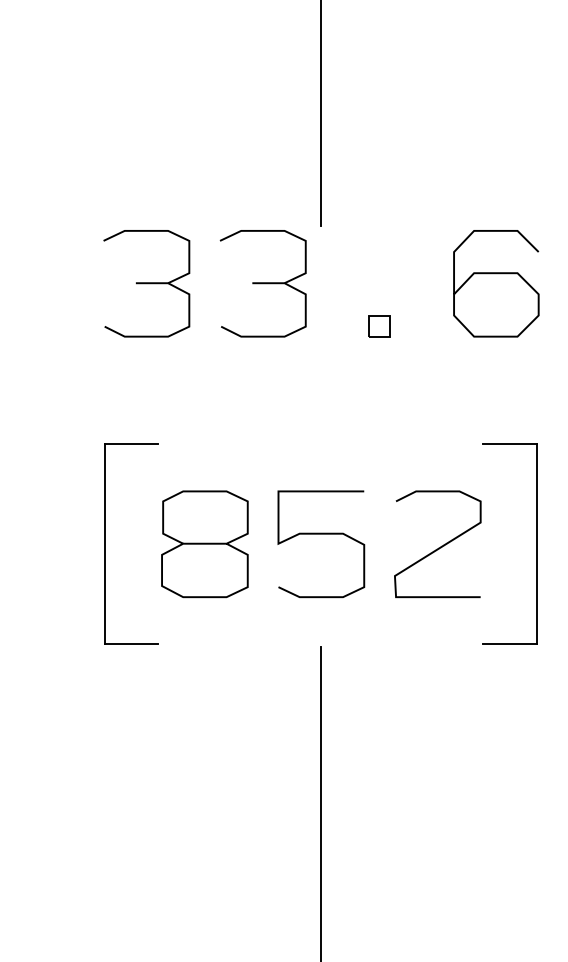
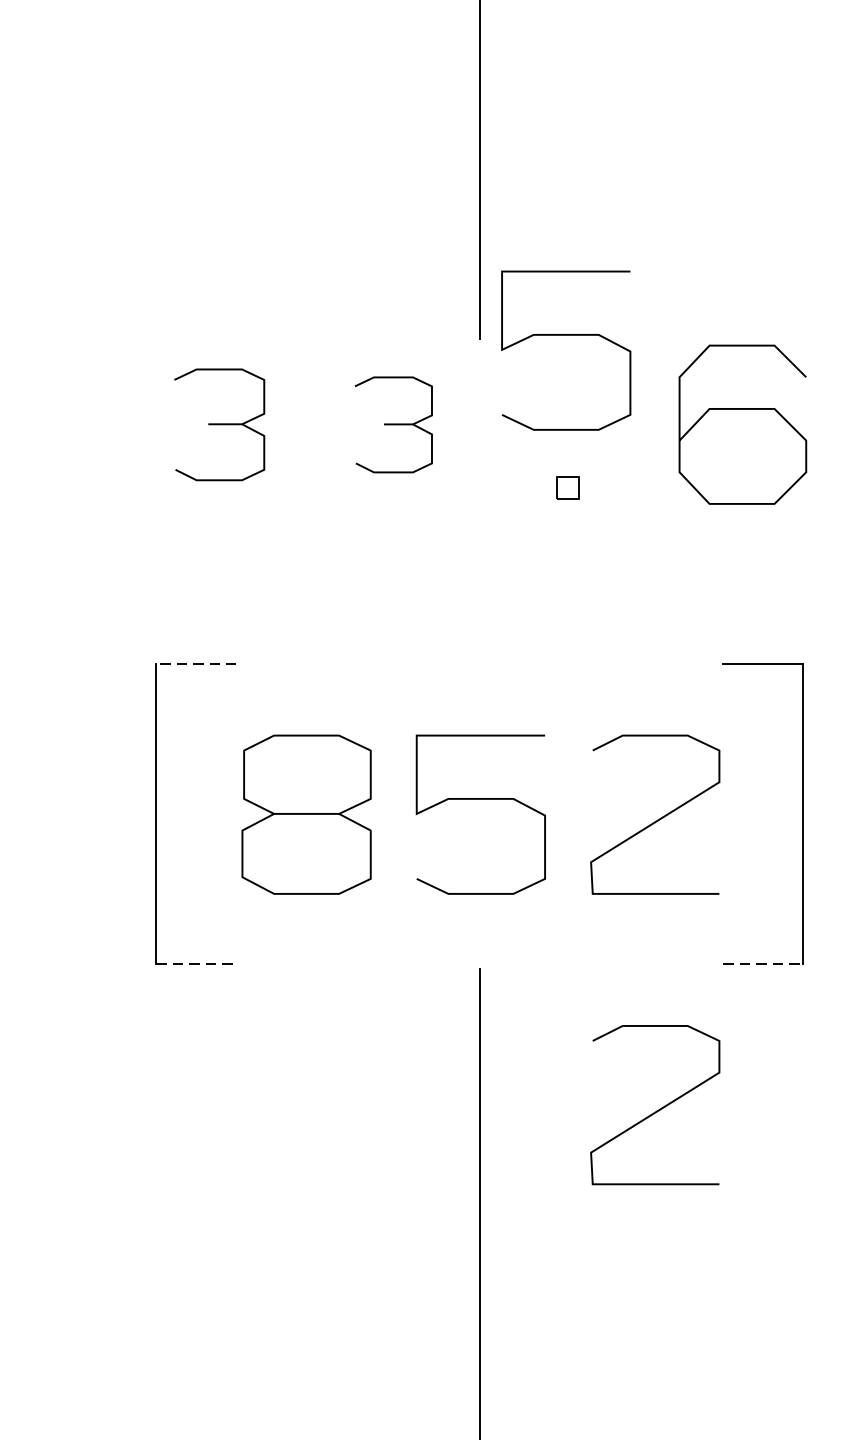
curve: (378, 224) -> (566, 336), added
part: (146, 283) -> (219, 424), size x0.7
part: (262, 283) -> (392, 424), size x0.6
part: (379, 326) -> (567, 488), size x0.7
line: (131, 443) -> (196, 663), solid -> dashed
line: (131, 643) -> (196, 963), solid -> dashed
line: (510, 643) -> (764, 963), solid -> dashed
curve: (438, 741) -> (656, 1109), added

